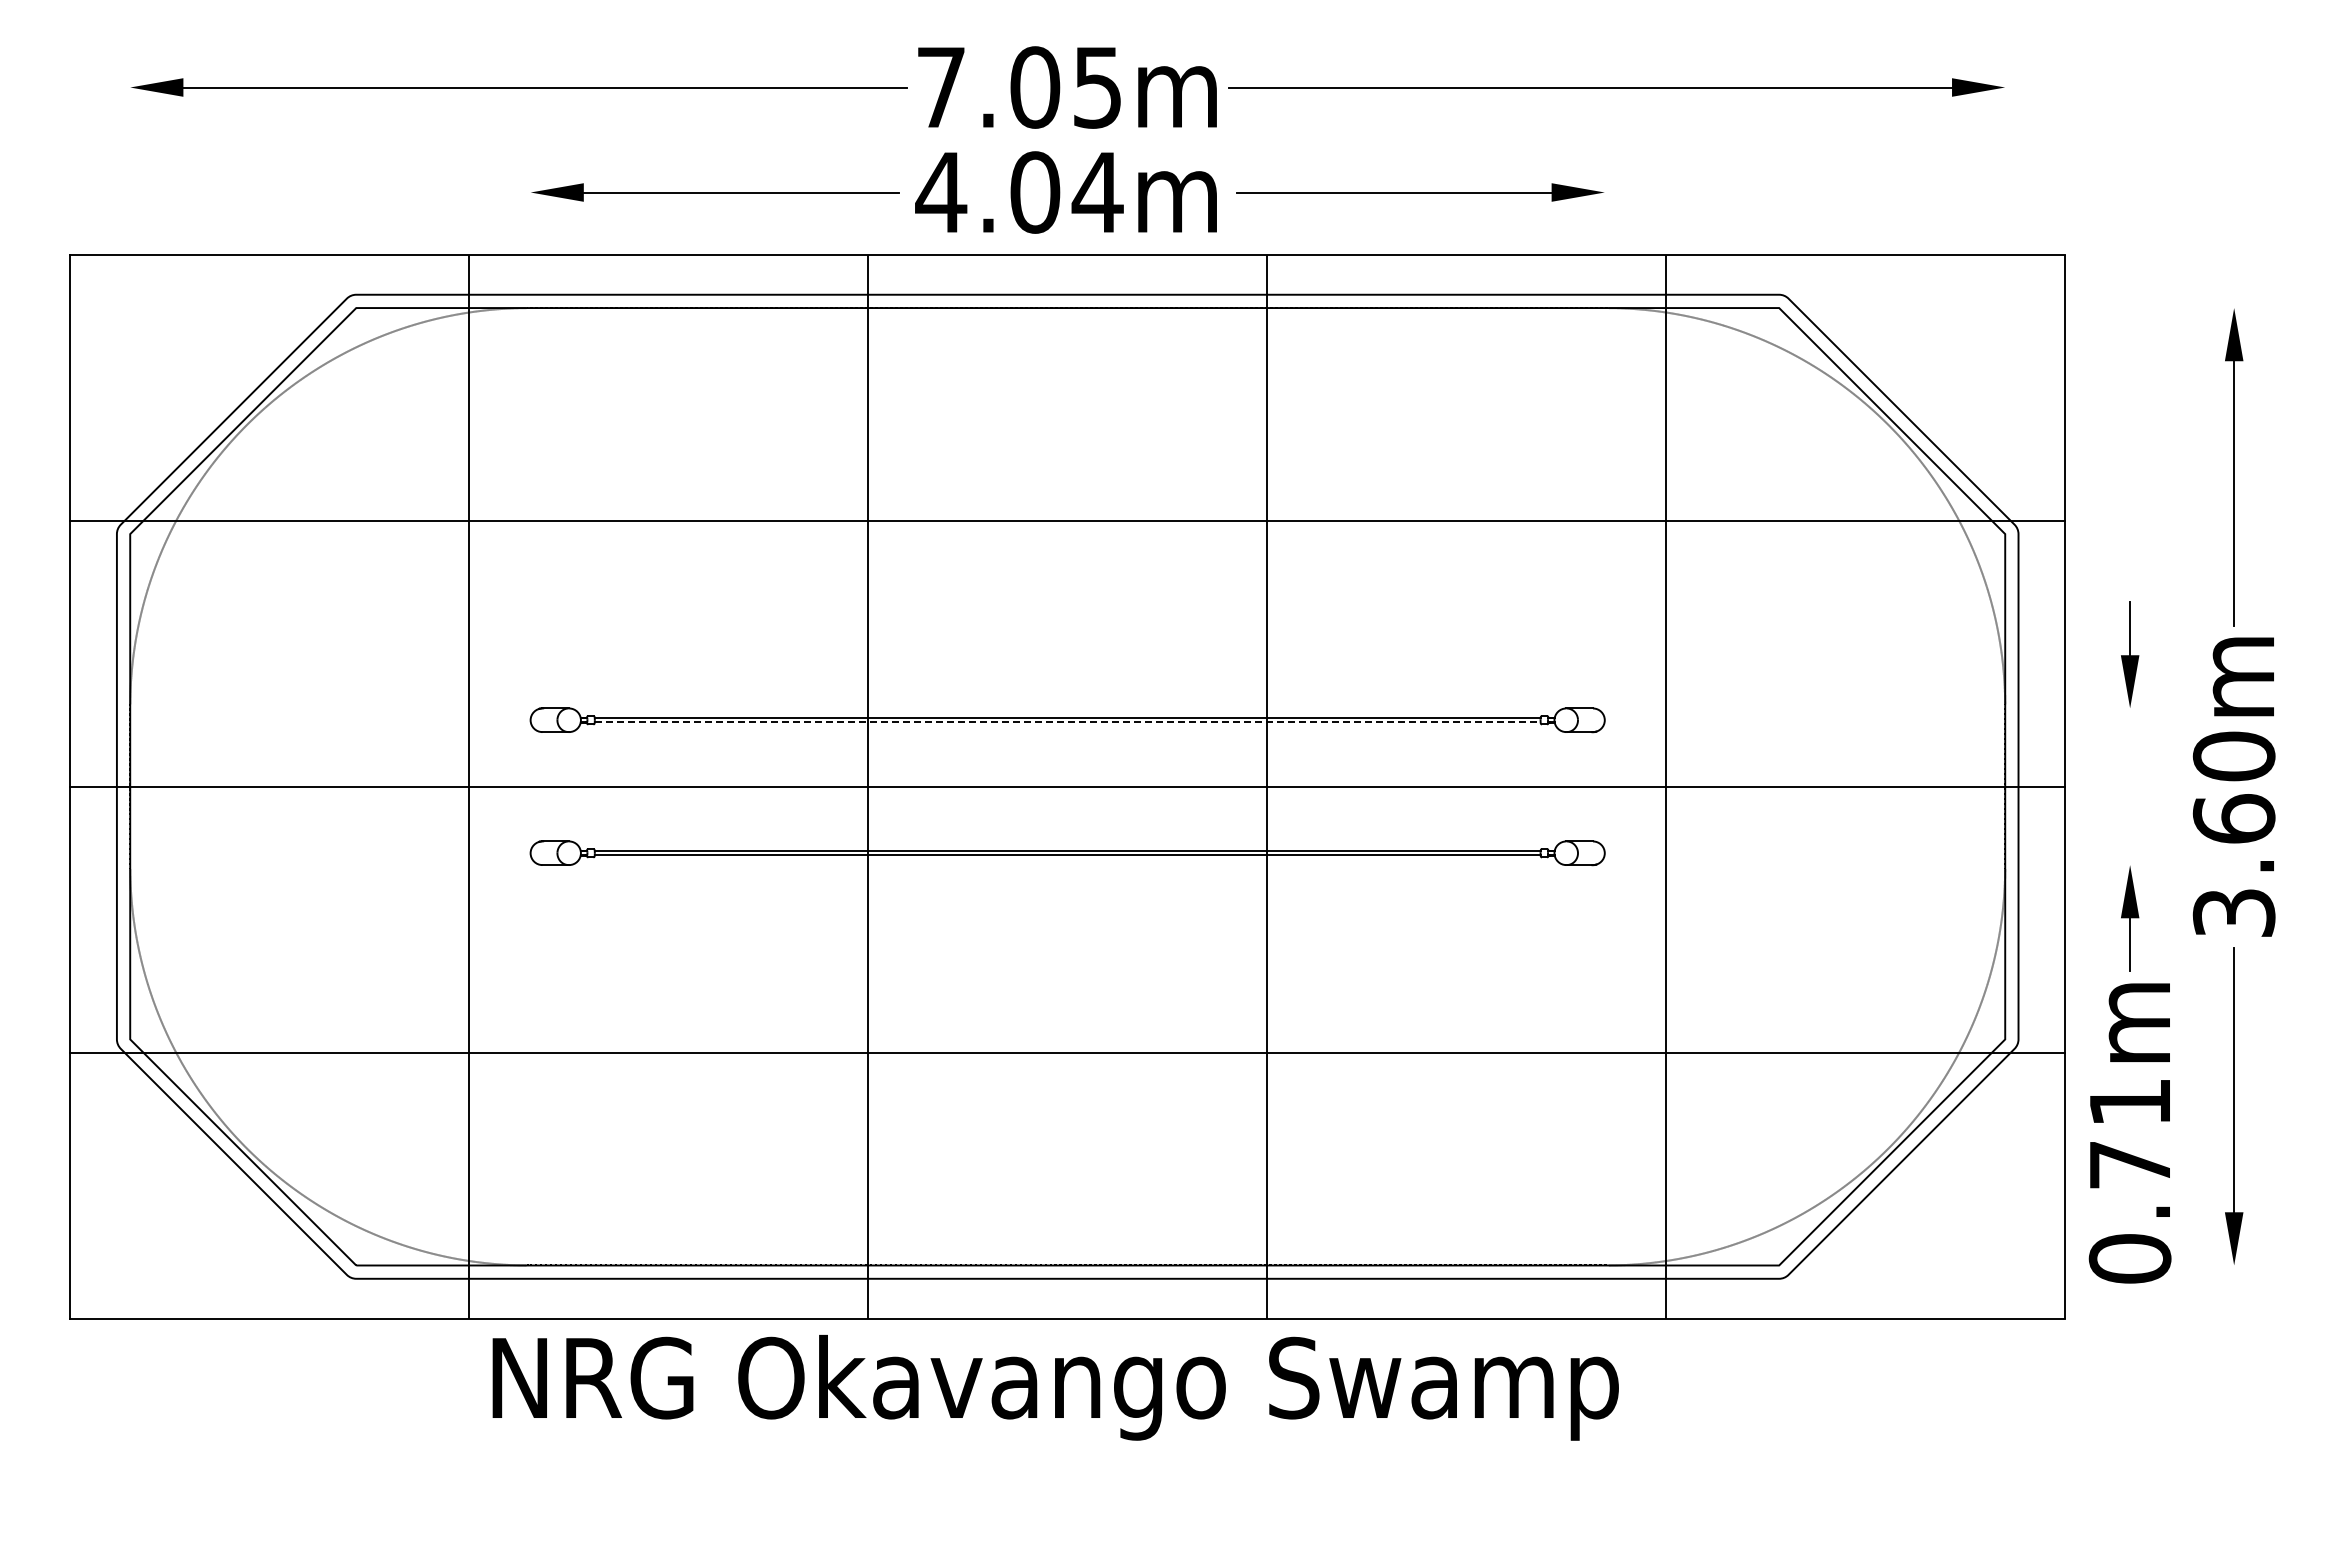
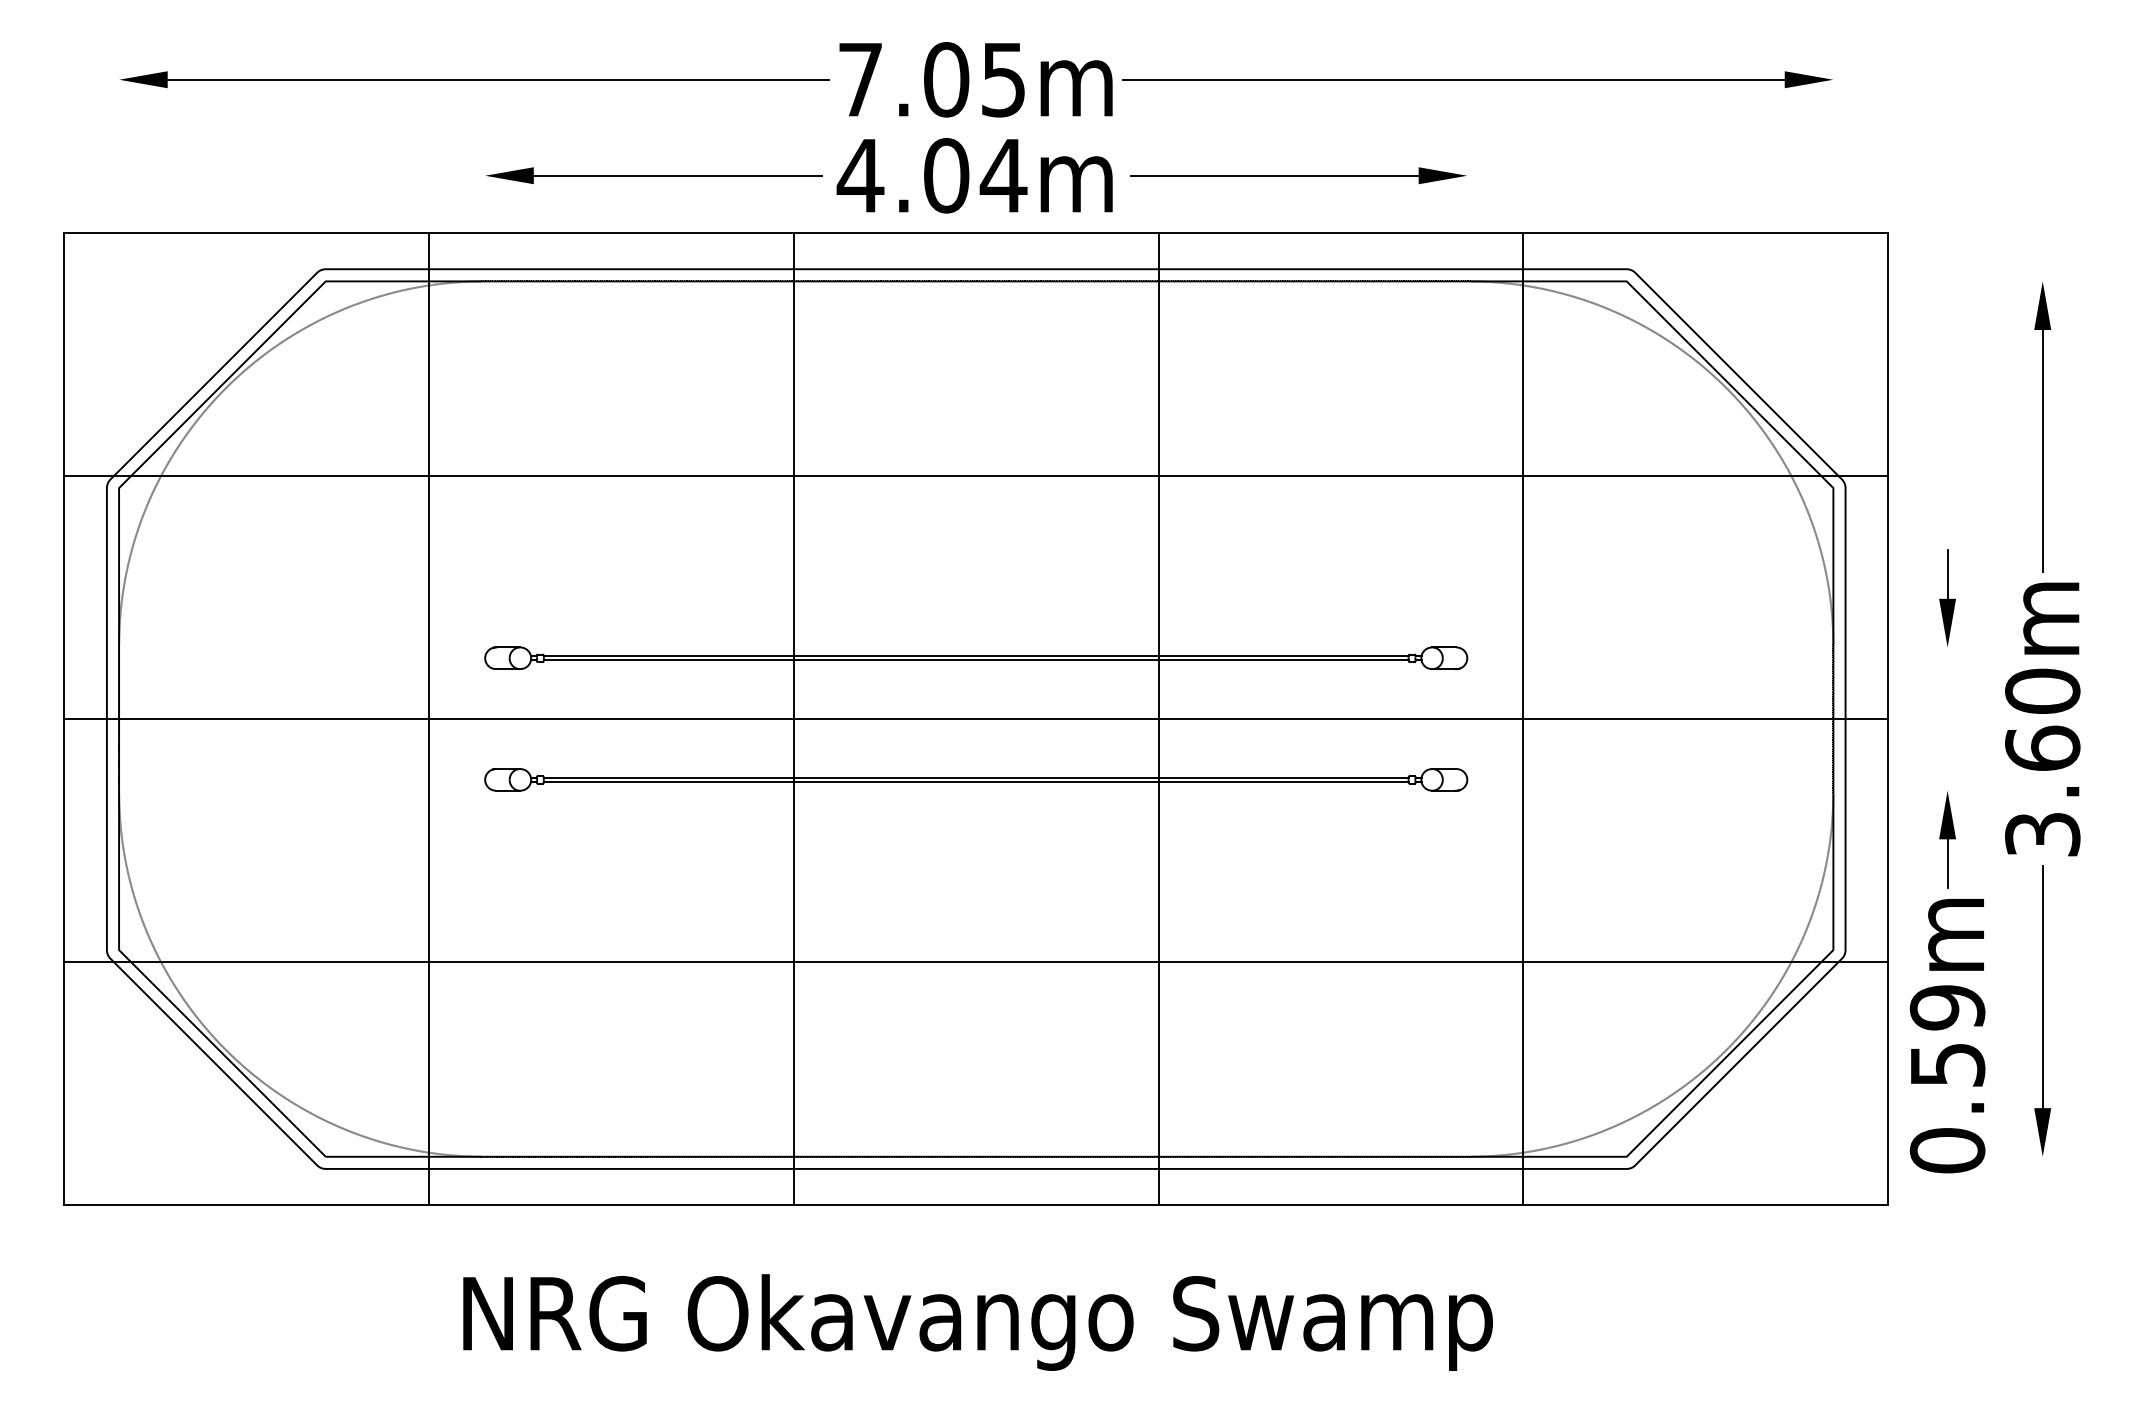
line: (1067, 722) -> (976, 660), dashed -> solid
text: (2129, 1133) -> (1947, 1036), 0.71m -> 0.59m
text: (1055, 1387) -> (977, 1322), moved

